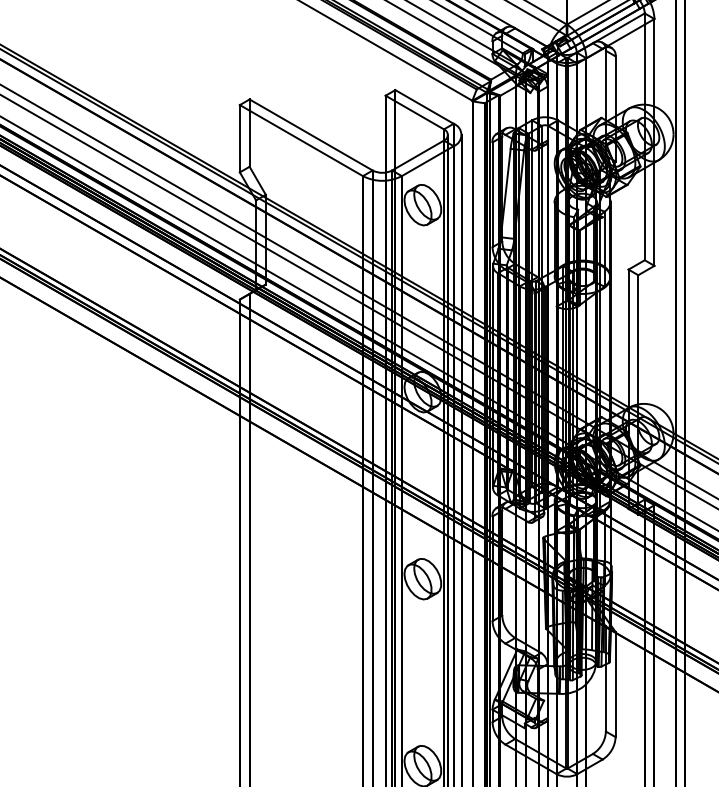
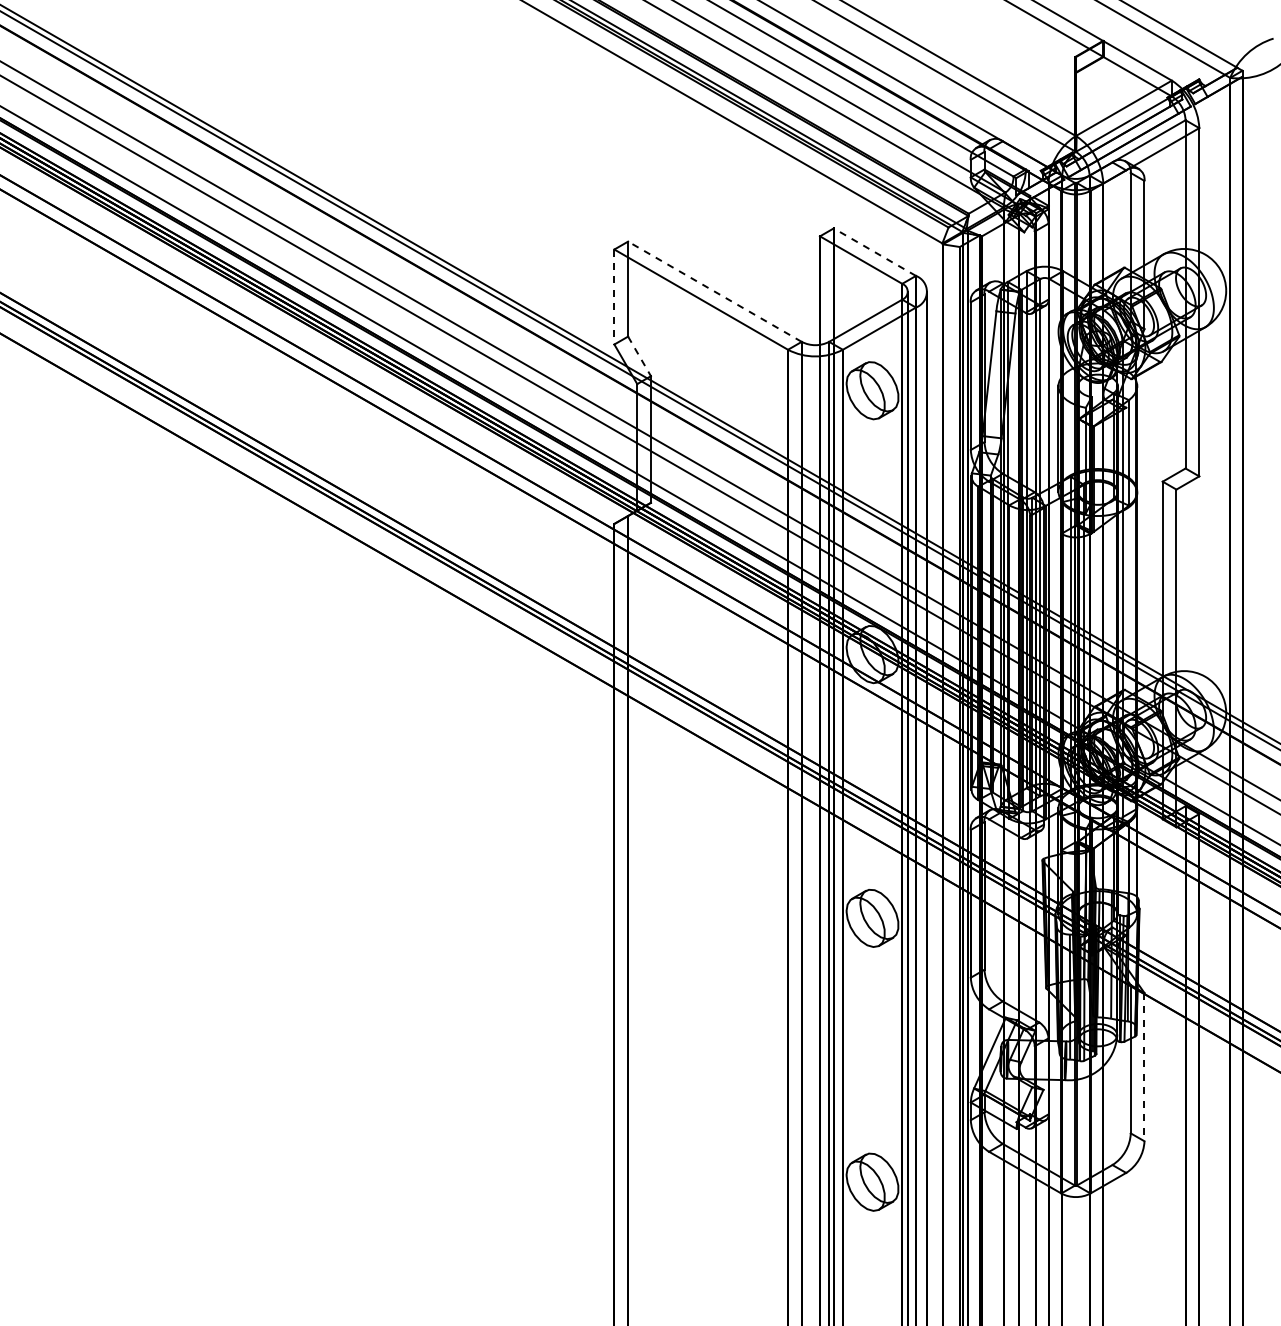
line: (424, 106) -> (874, 251), solid -> dashed
line: (310, 134) -> (714, 291), solid -> dashed
line: (239, 139) -> (614, 297), solid -> dashed
line: (257, 180) -> (639, 356), solid -> dashed
line: (615, 684) -> (1144, 1067), solid -> dashed

